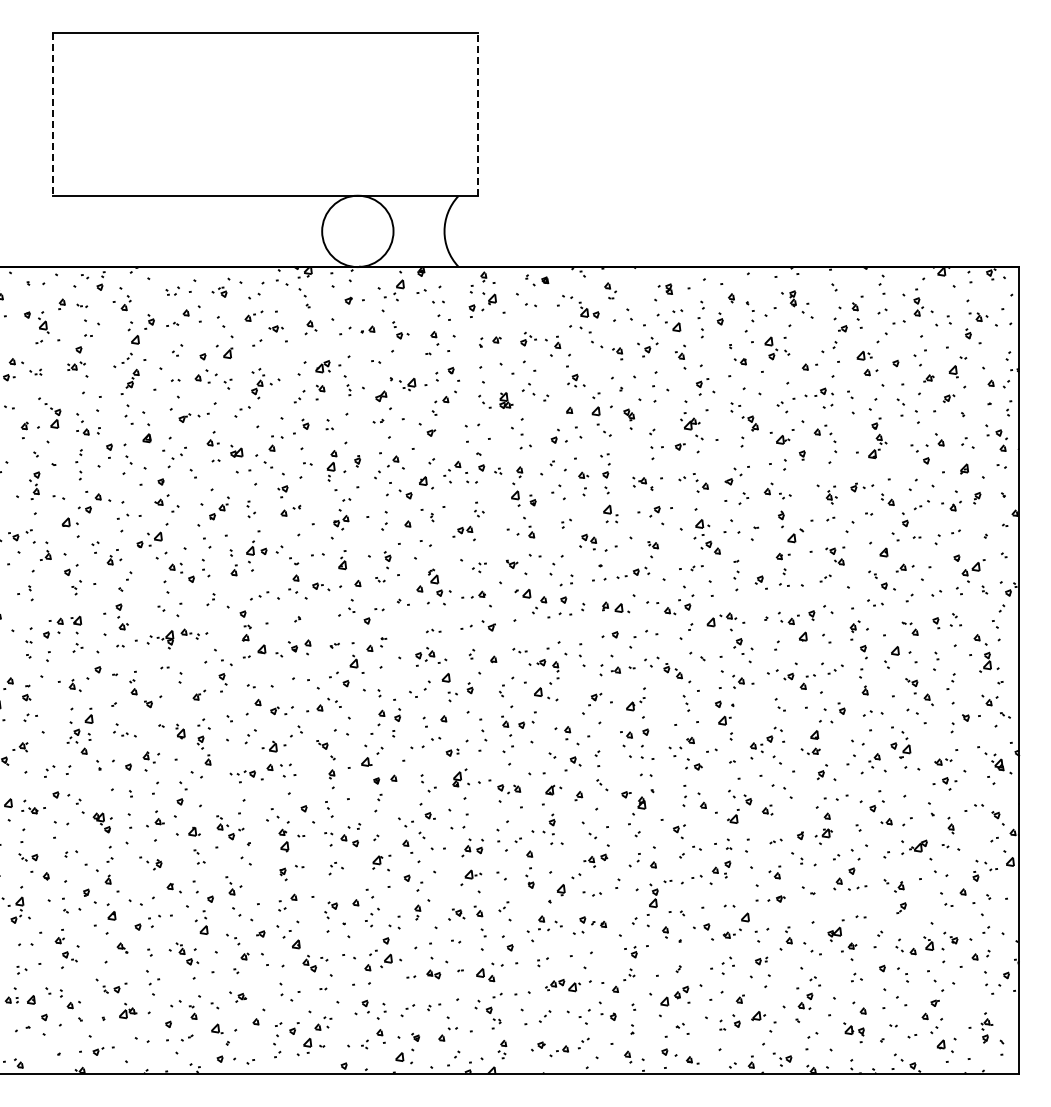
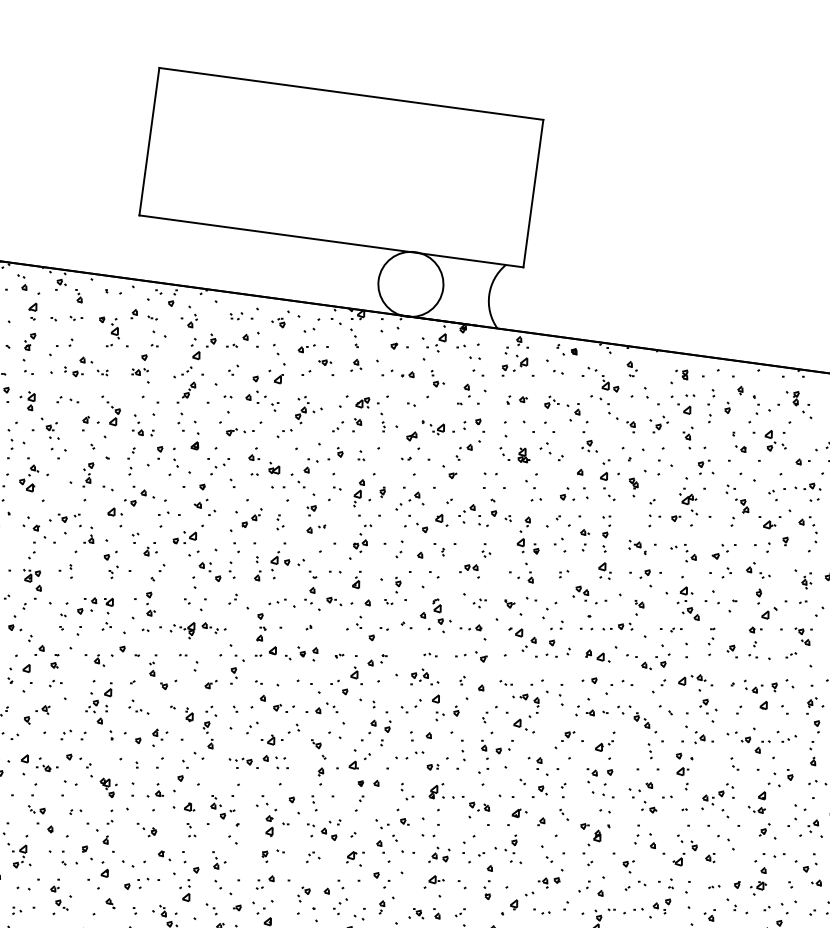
line: (52, 114) -> (149, 141), dashed -> solid
line: (477, 114) -> (533, 193), dashed -> solid

